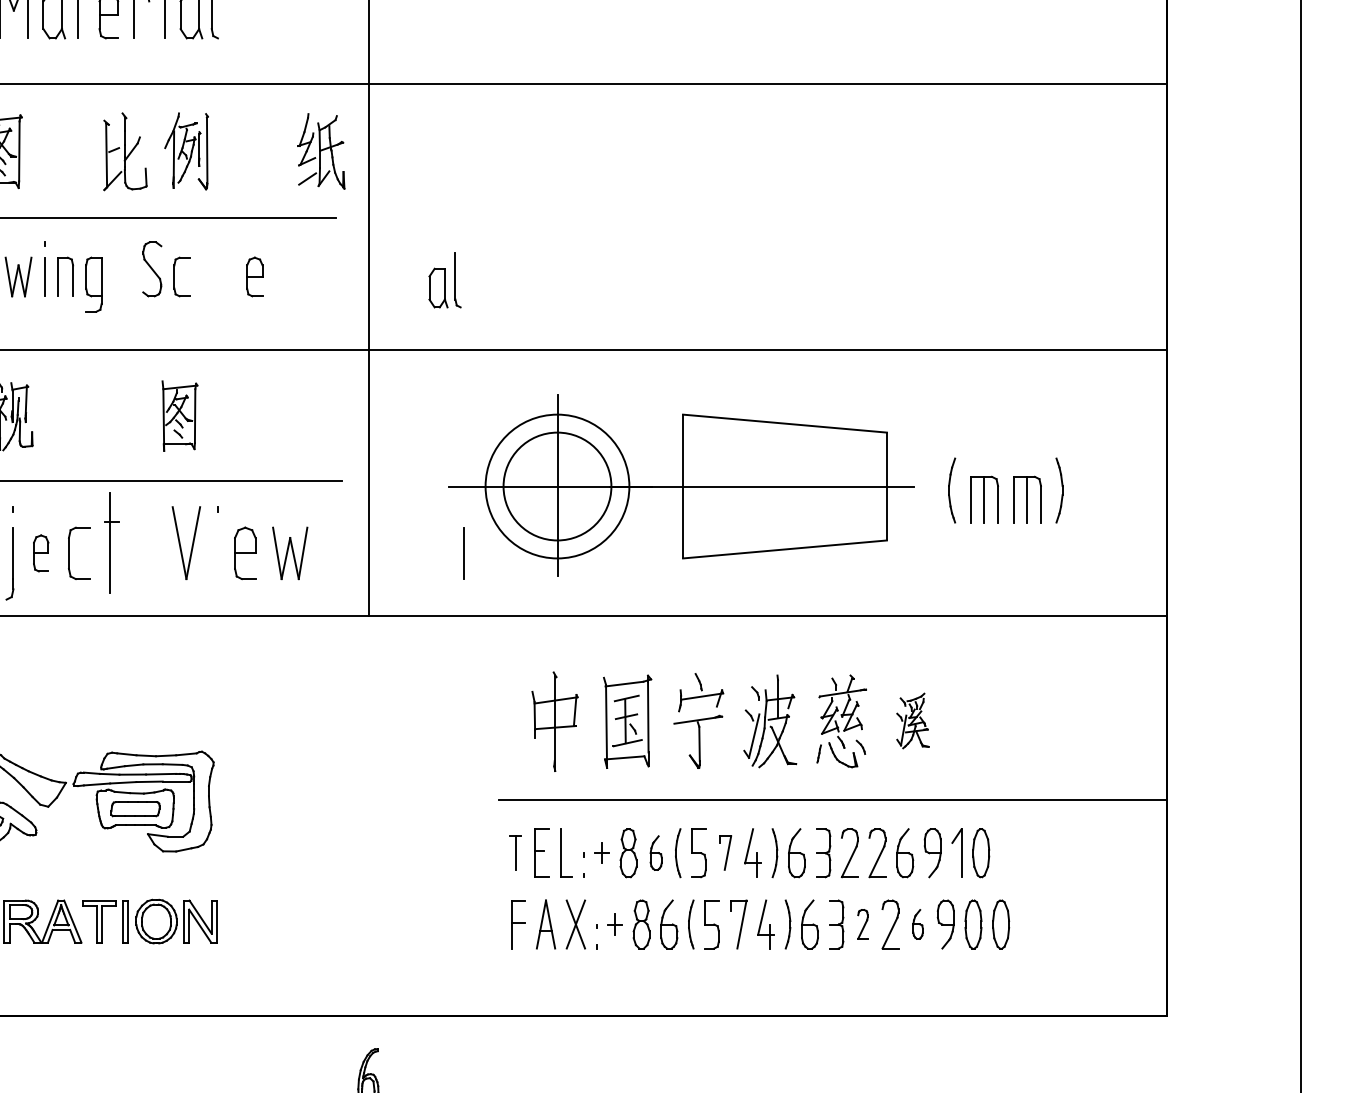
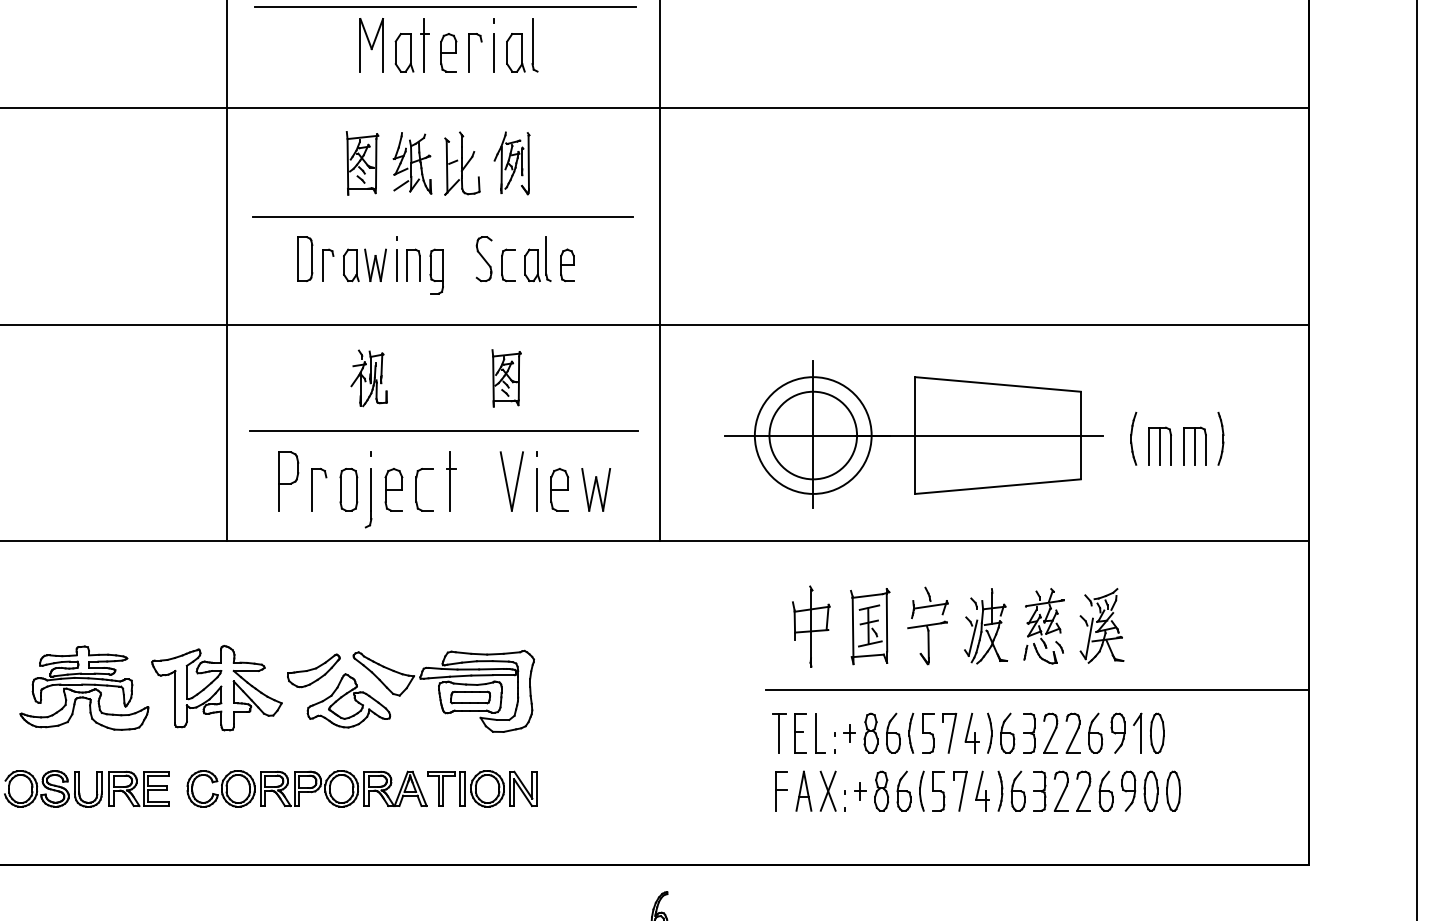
part: (321, 151) -> (412, 163), moved
part: (444, 280) -> (537, 259), moved
part: (112, 543) -> (451, 481), size x0.71
part: (40, 552) -> (393, 489), size x1.43
line: (462, 552) -> (536, 489), moved
part: (912, 720) -> (1101, 625), size x1.67
part: (656, 852) -> (893, 732), size x1.43
part: (725, 852) -> (949, 732), size x1.43
part: (515, 853) -> (779, 733), size x1.43
part: (863, 923) -> (1061, 790), size x1.67
part: (917, 923) -> (1105, 790), size x1.67

